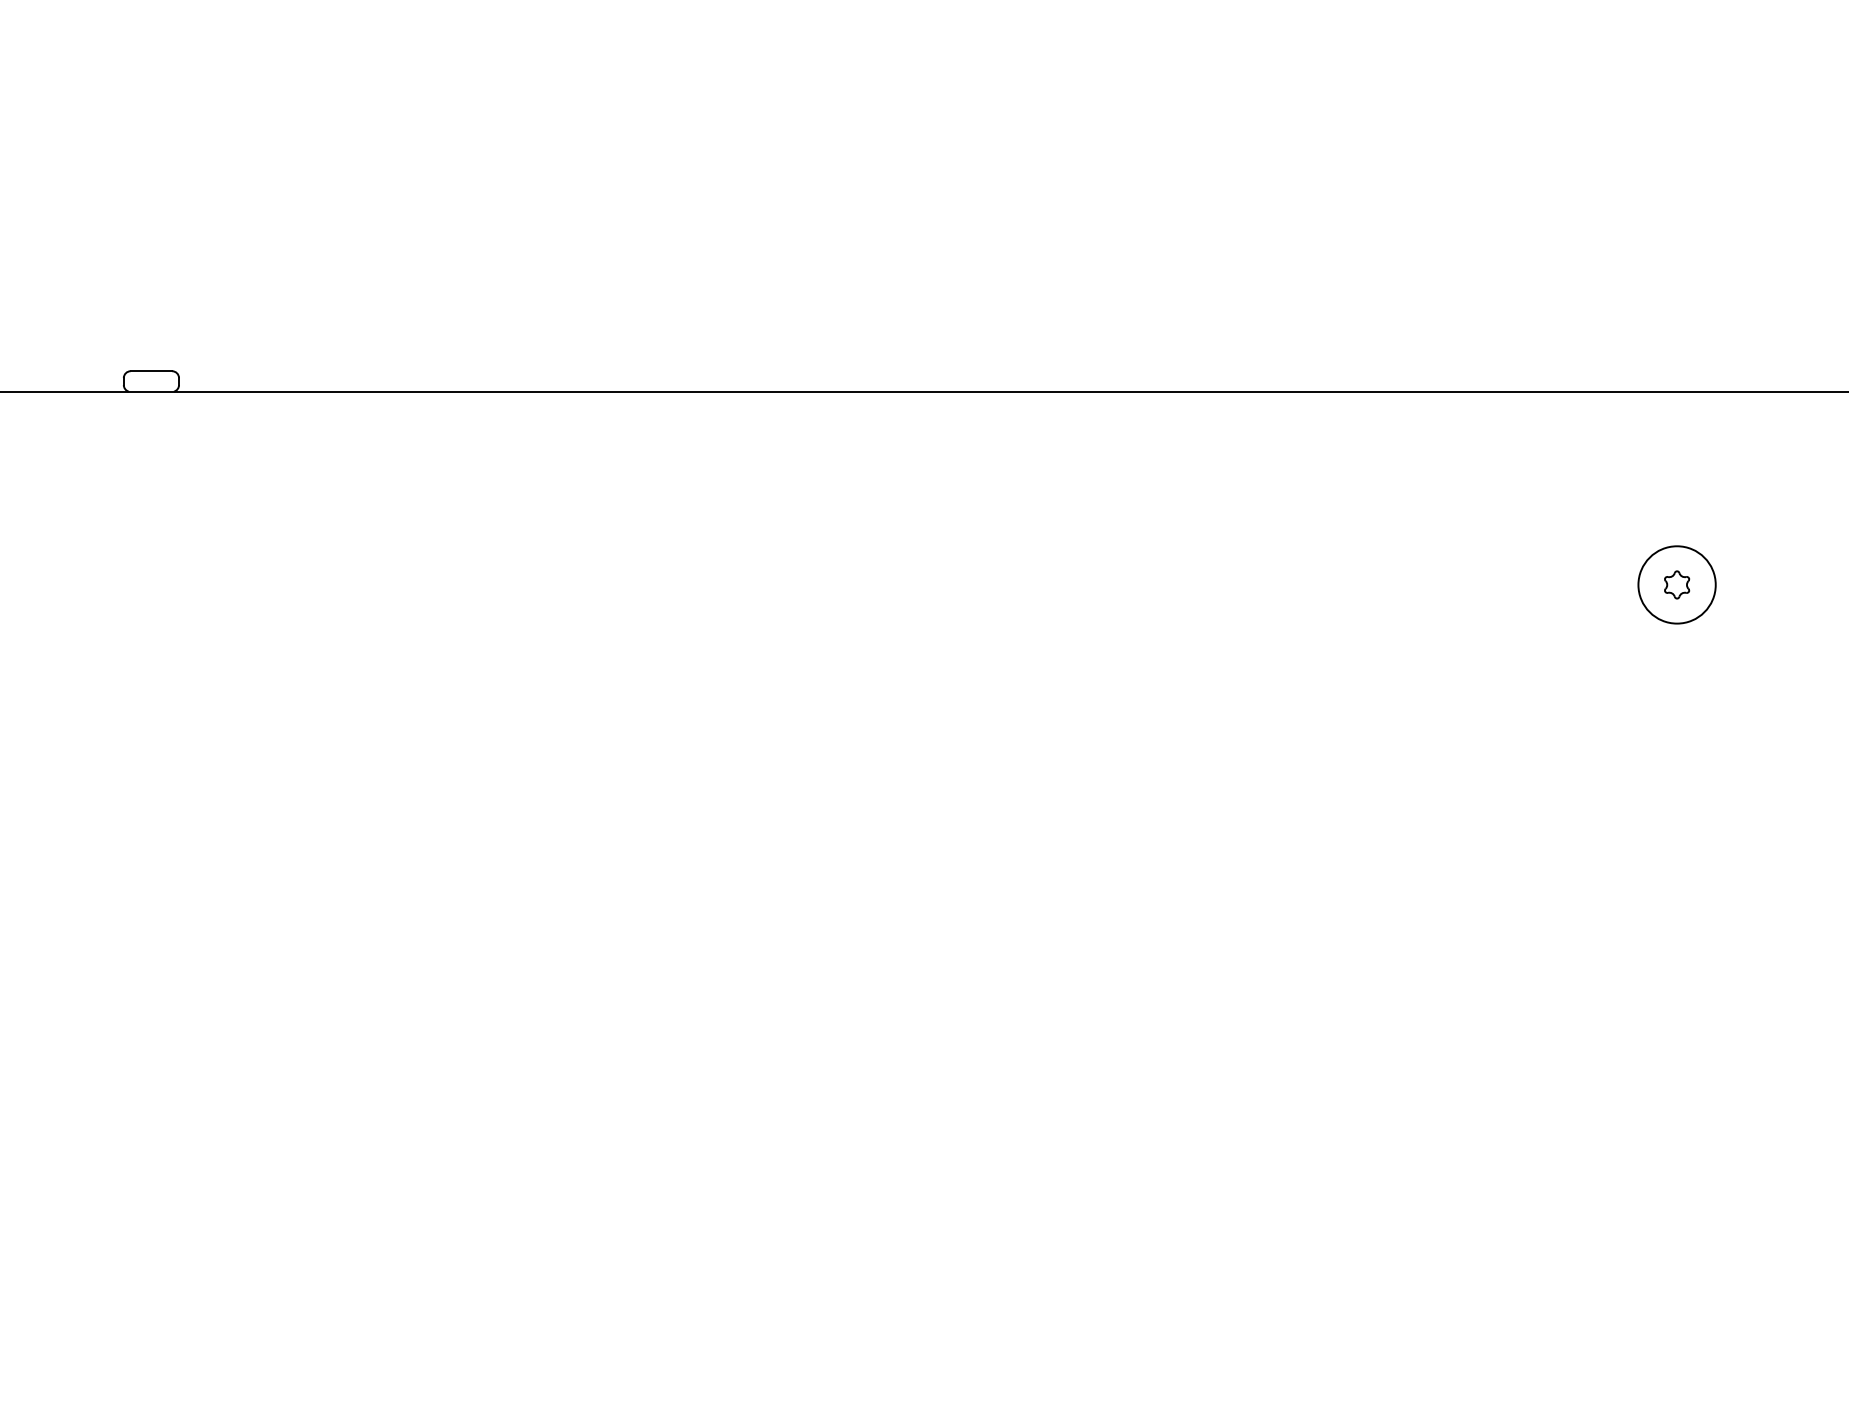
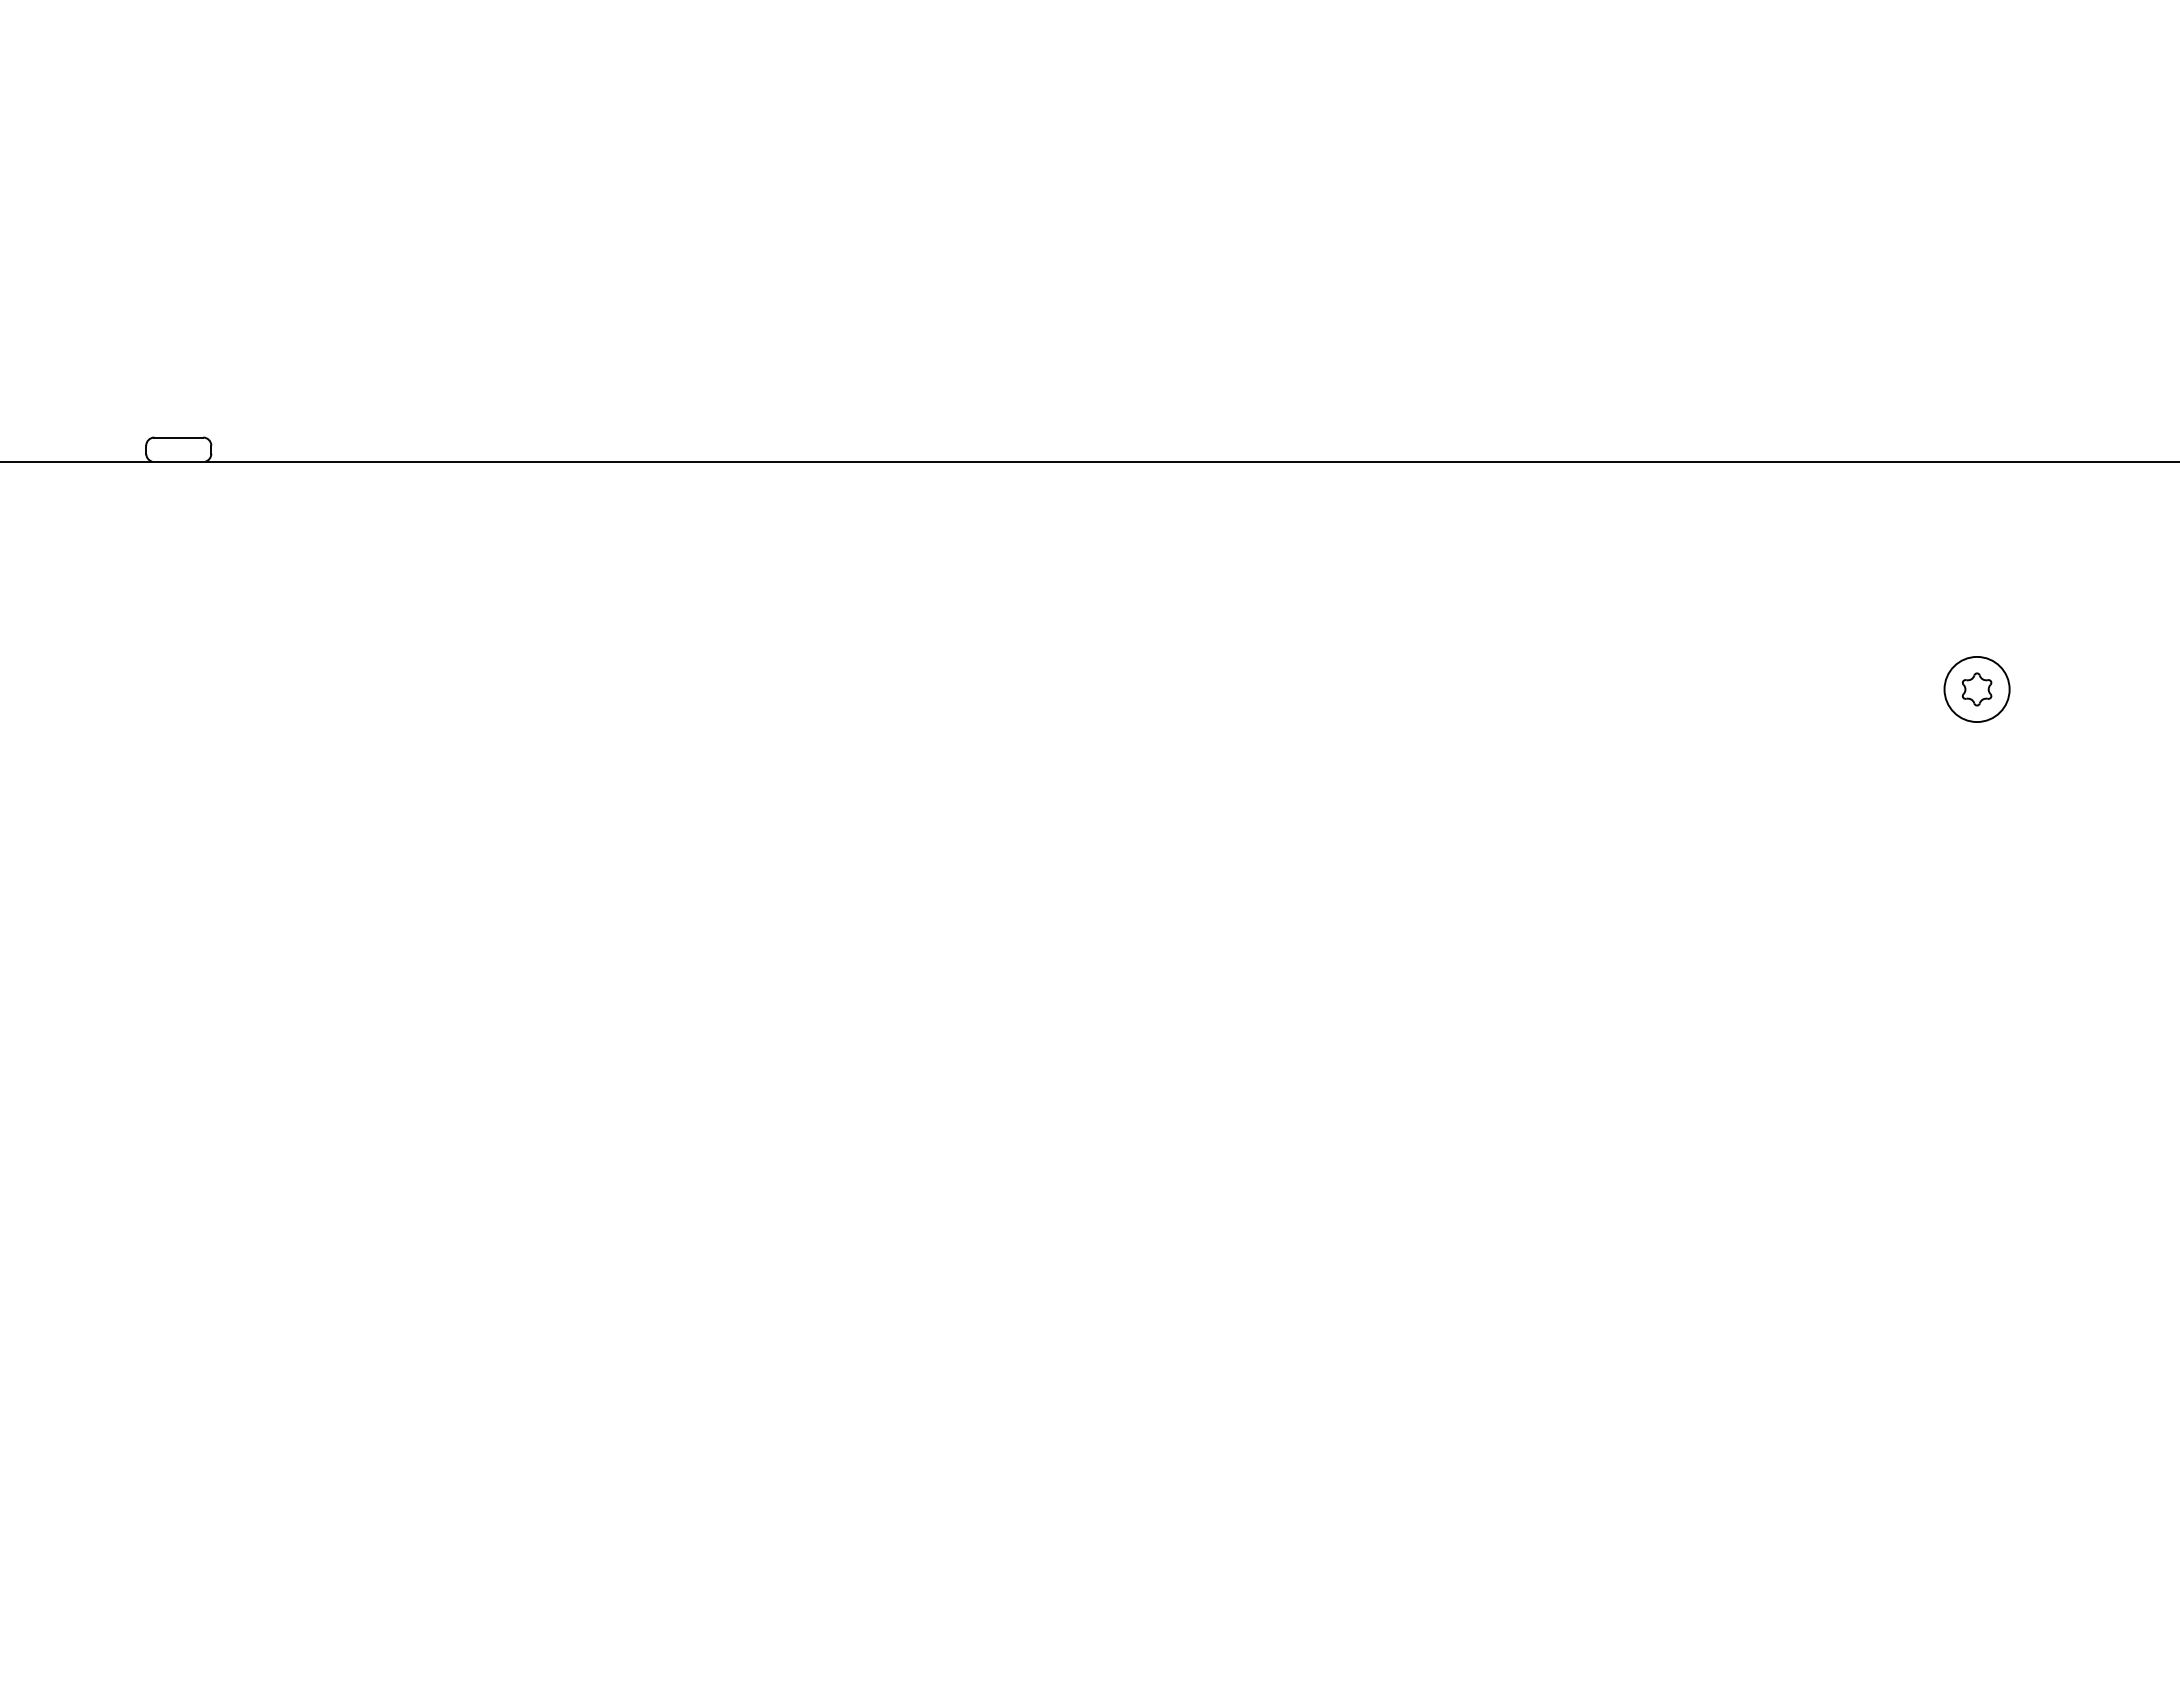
circle: (1676, 584) -> (1976, 689), size x0.71

